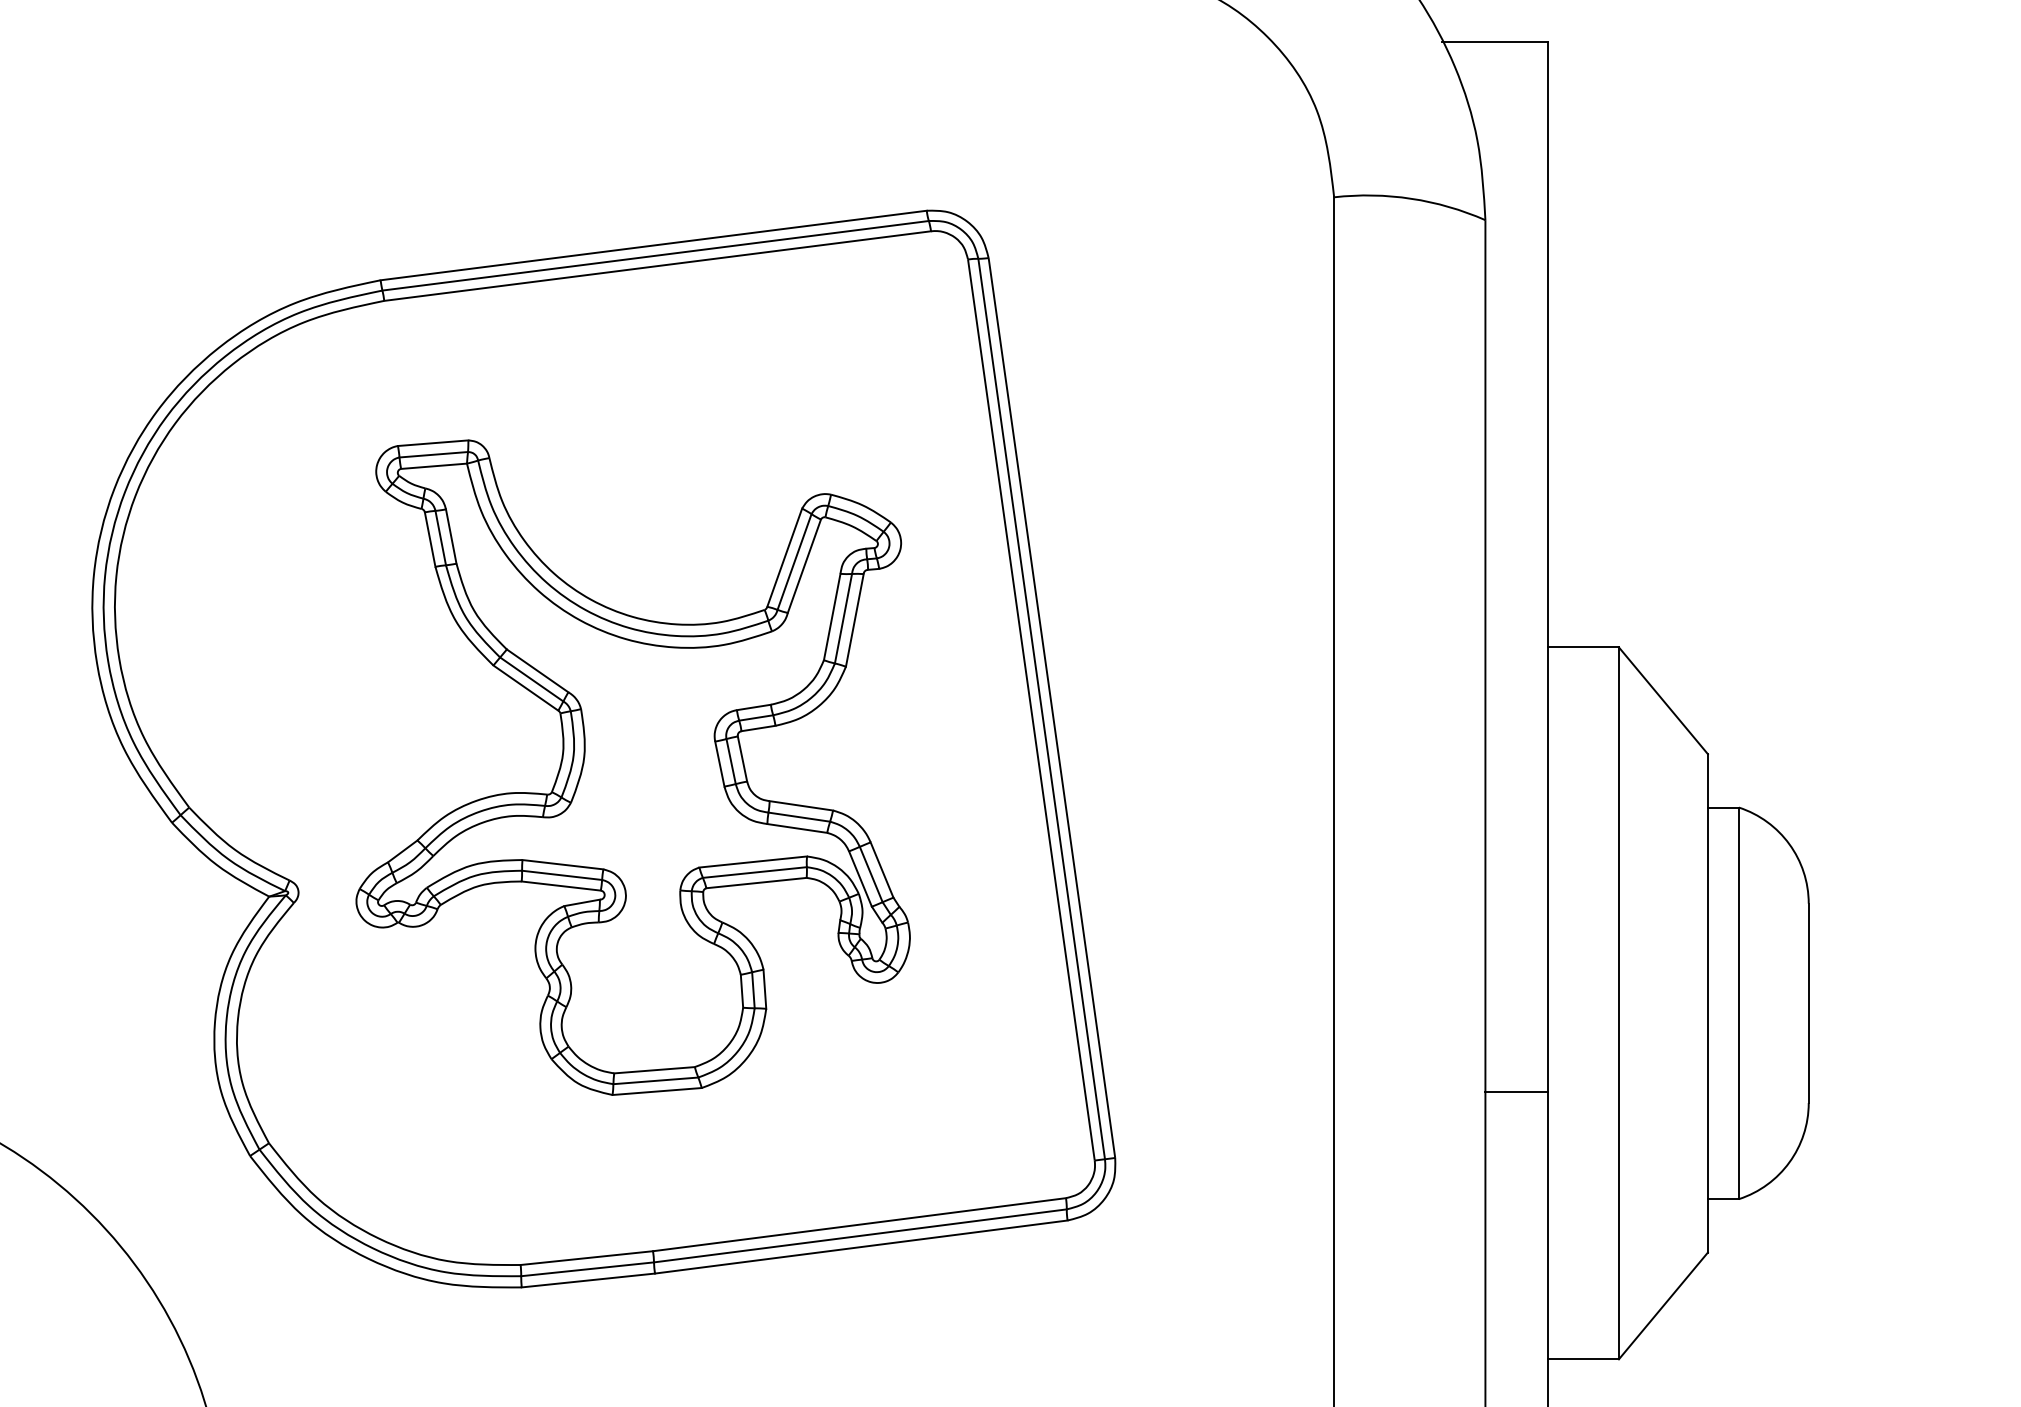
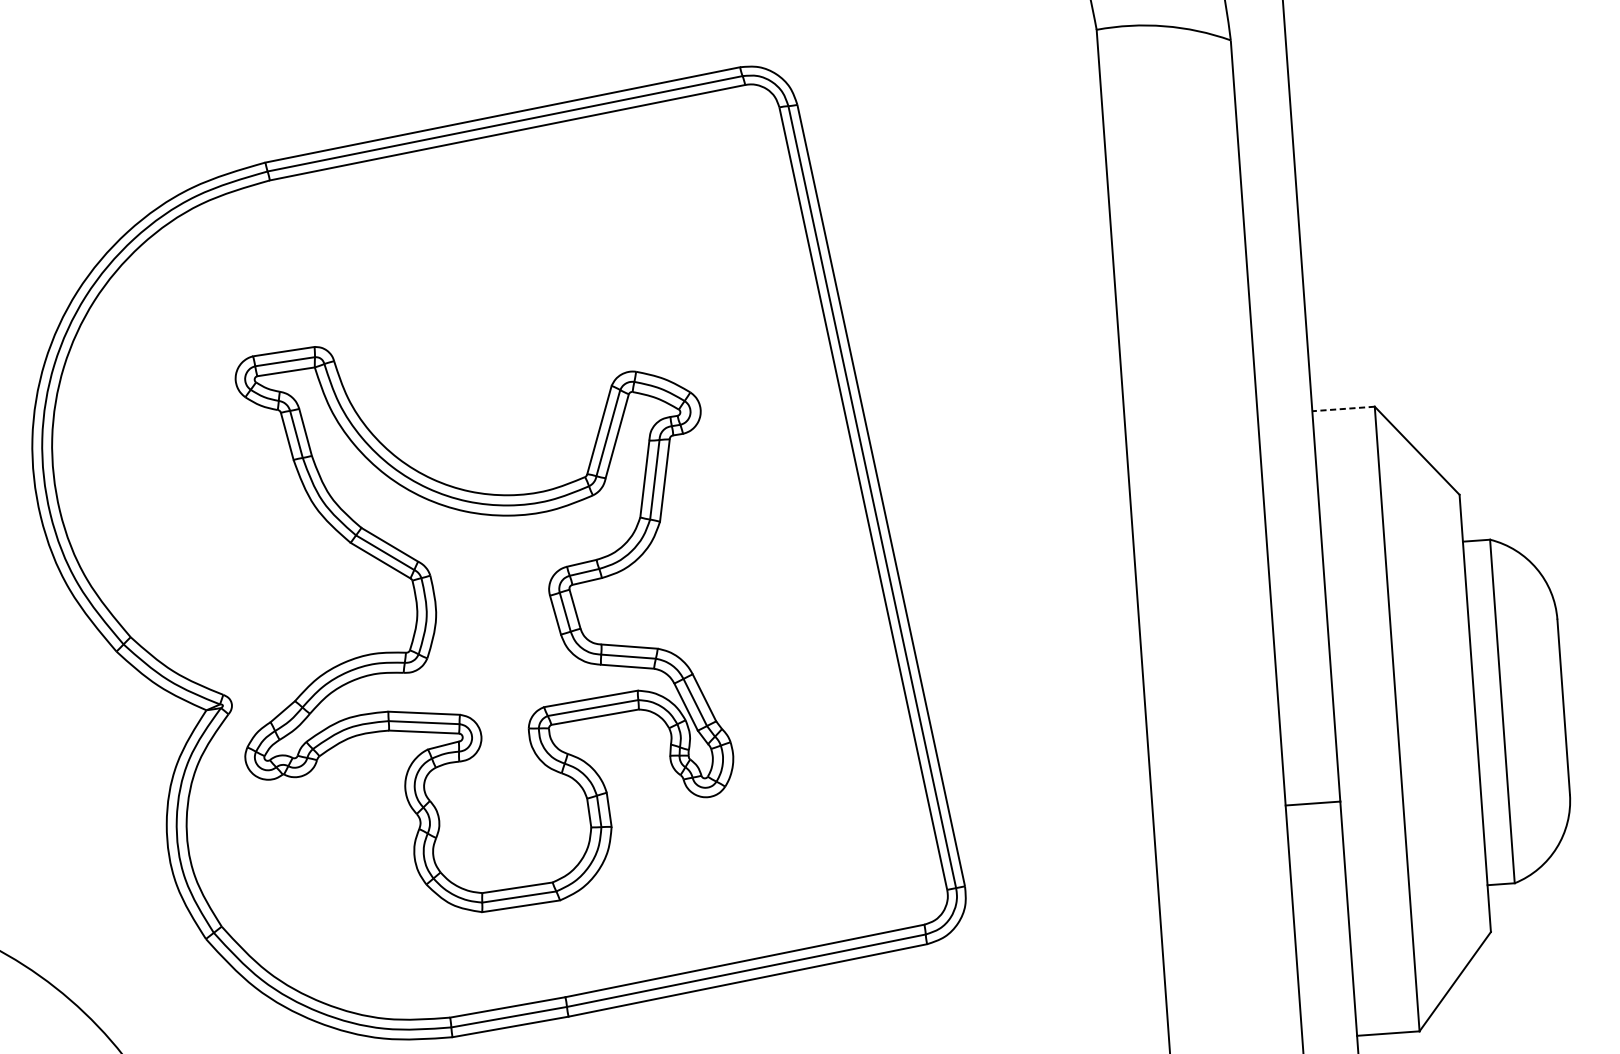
line: (1583, 647) -> (1343, 409), solid -> dashed
part: (632, 767) -> (479, 623), moved

